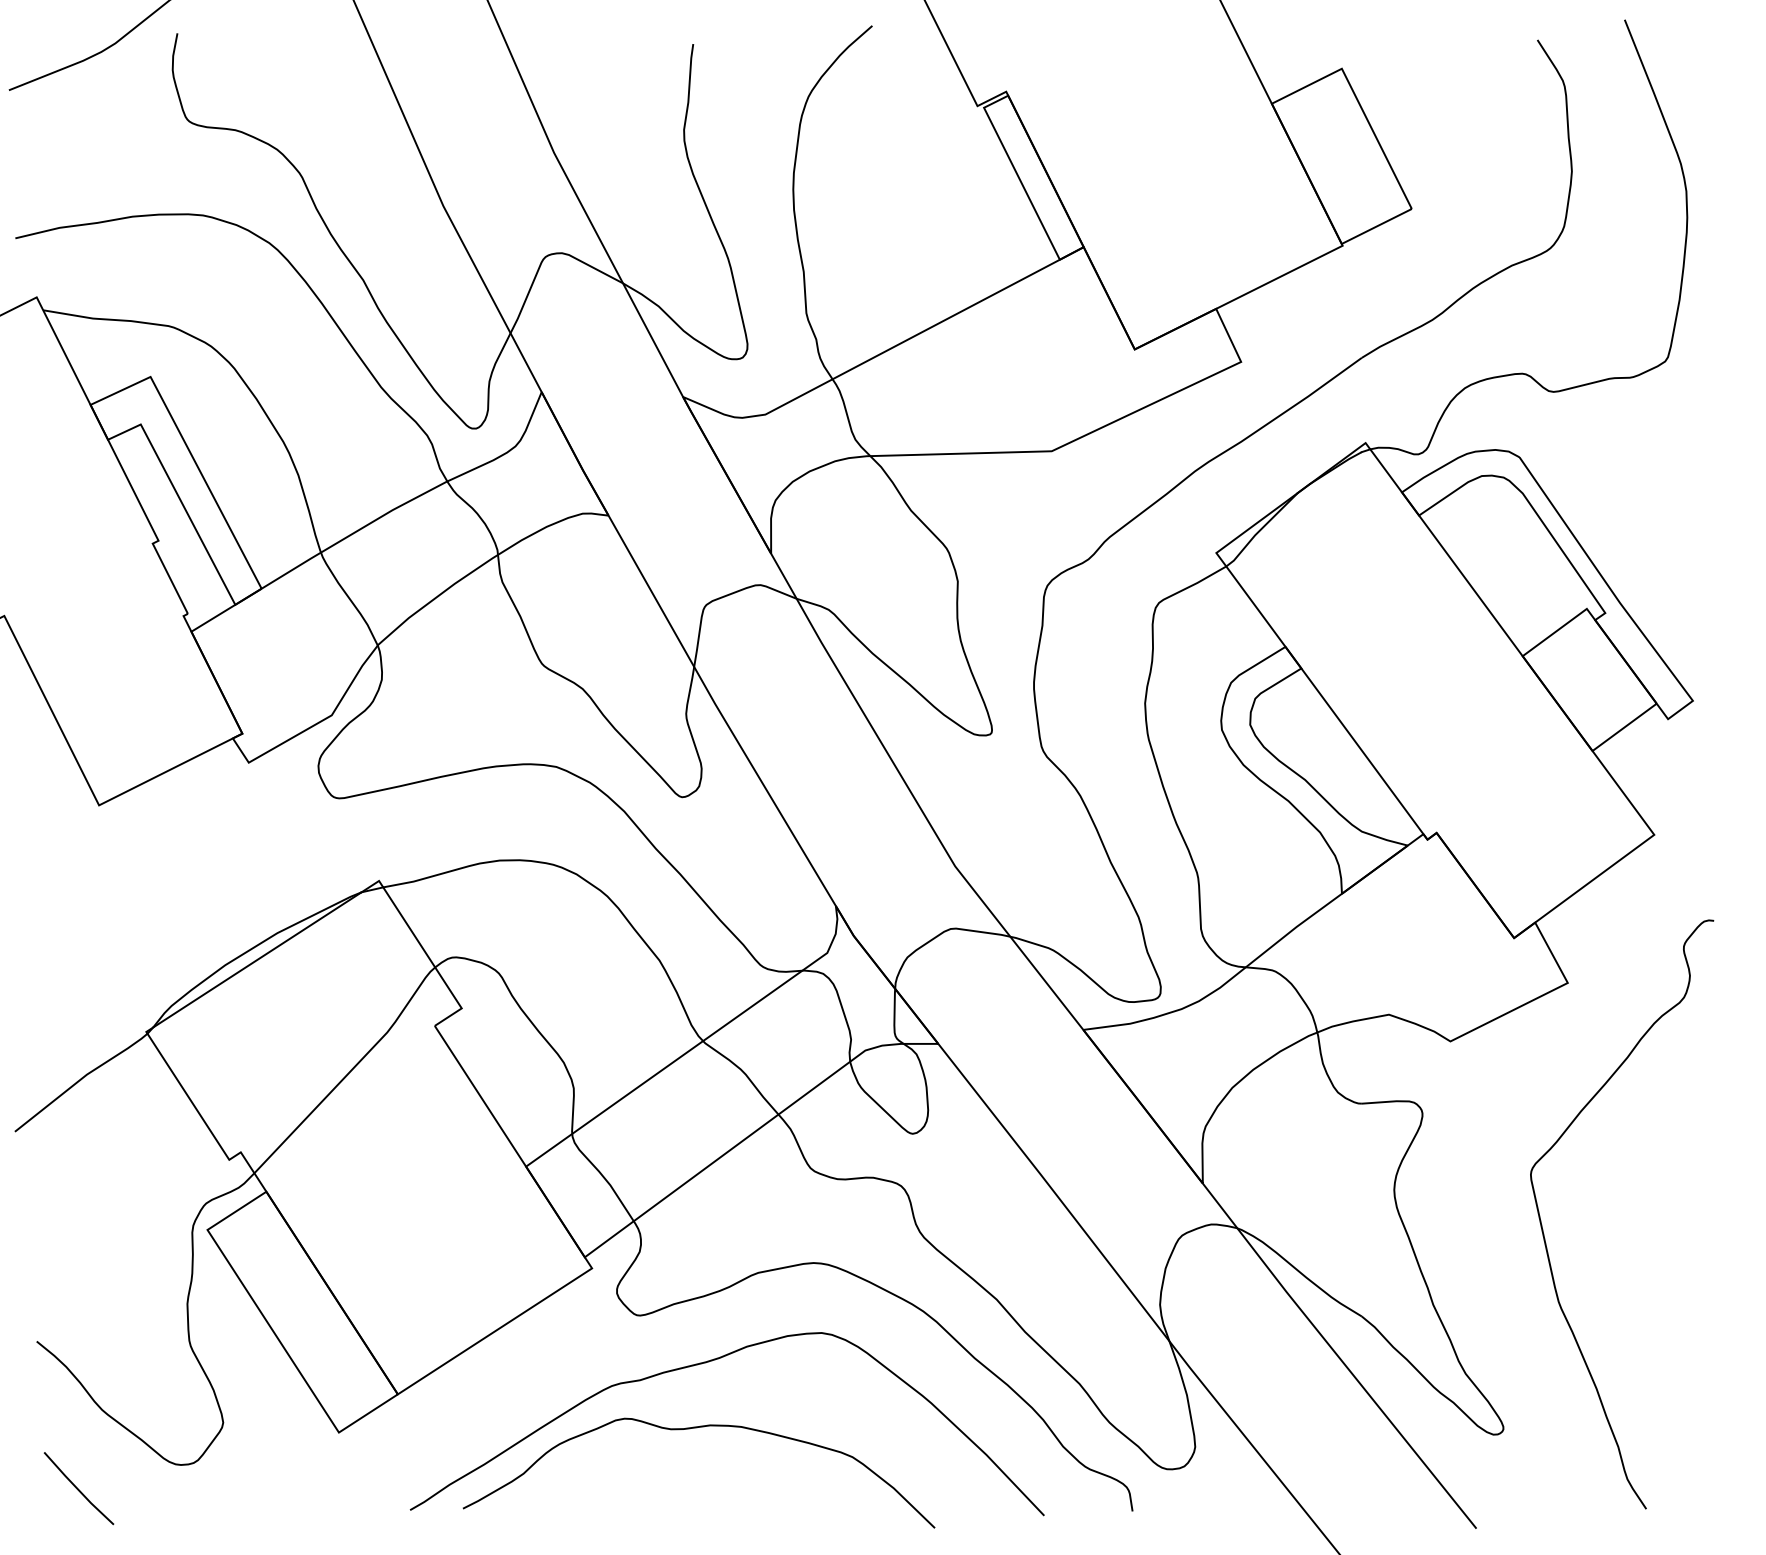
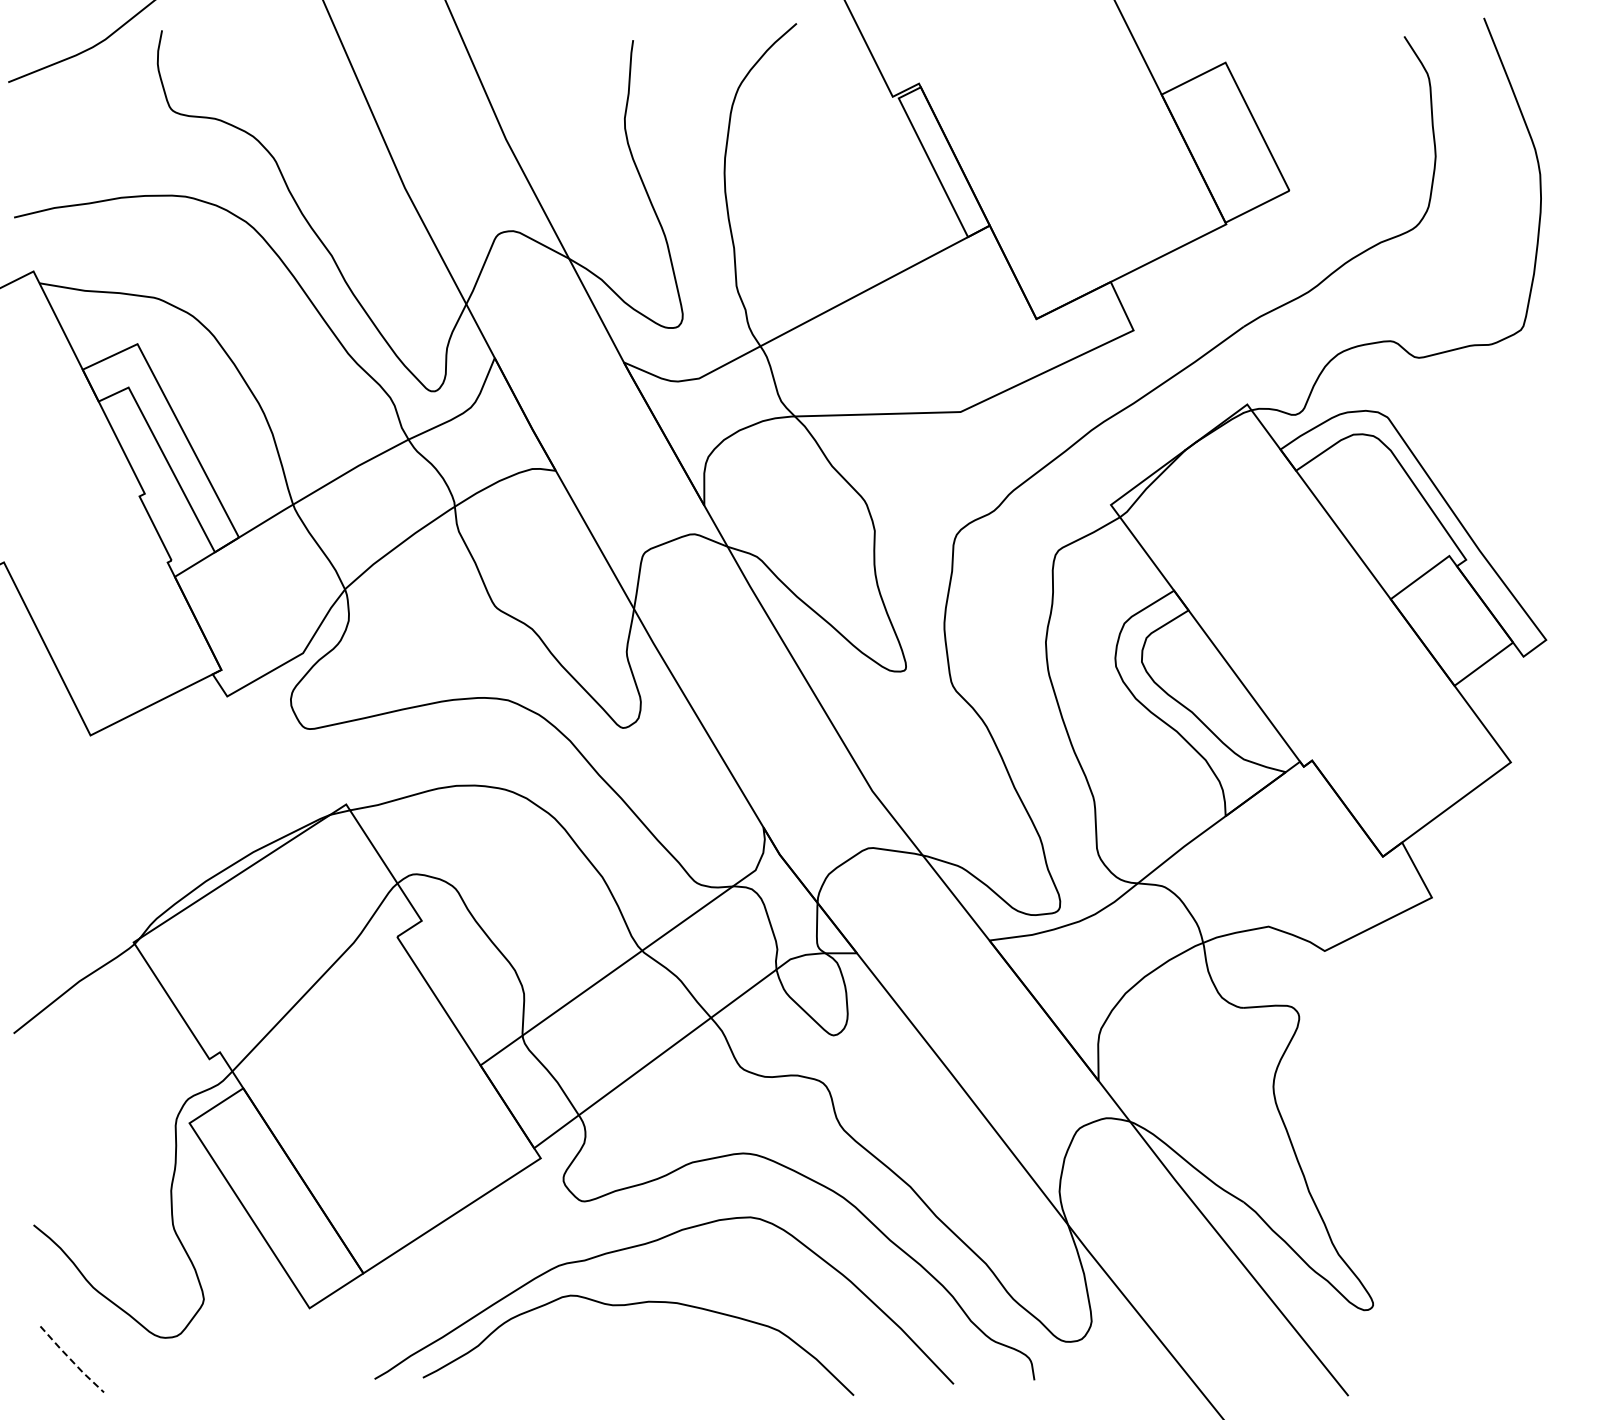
curve: (1544, 1232) -> (1410, 1125), removed
line: (78, 1489) -> (71, 1360), solid -> dashed

